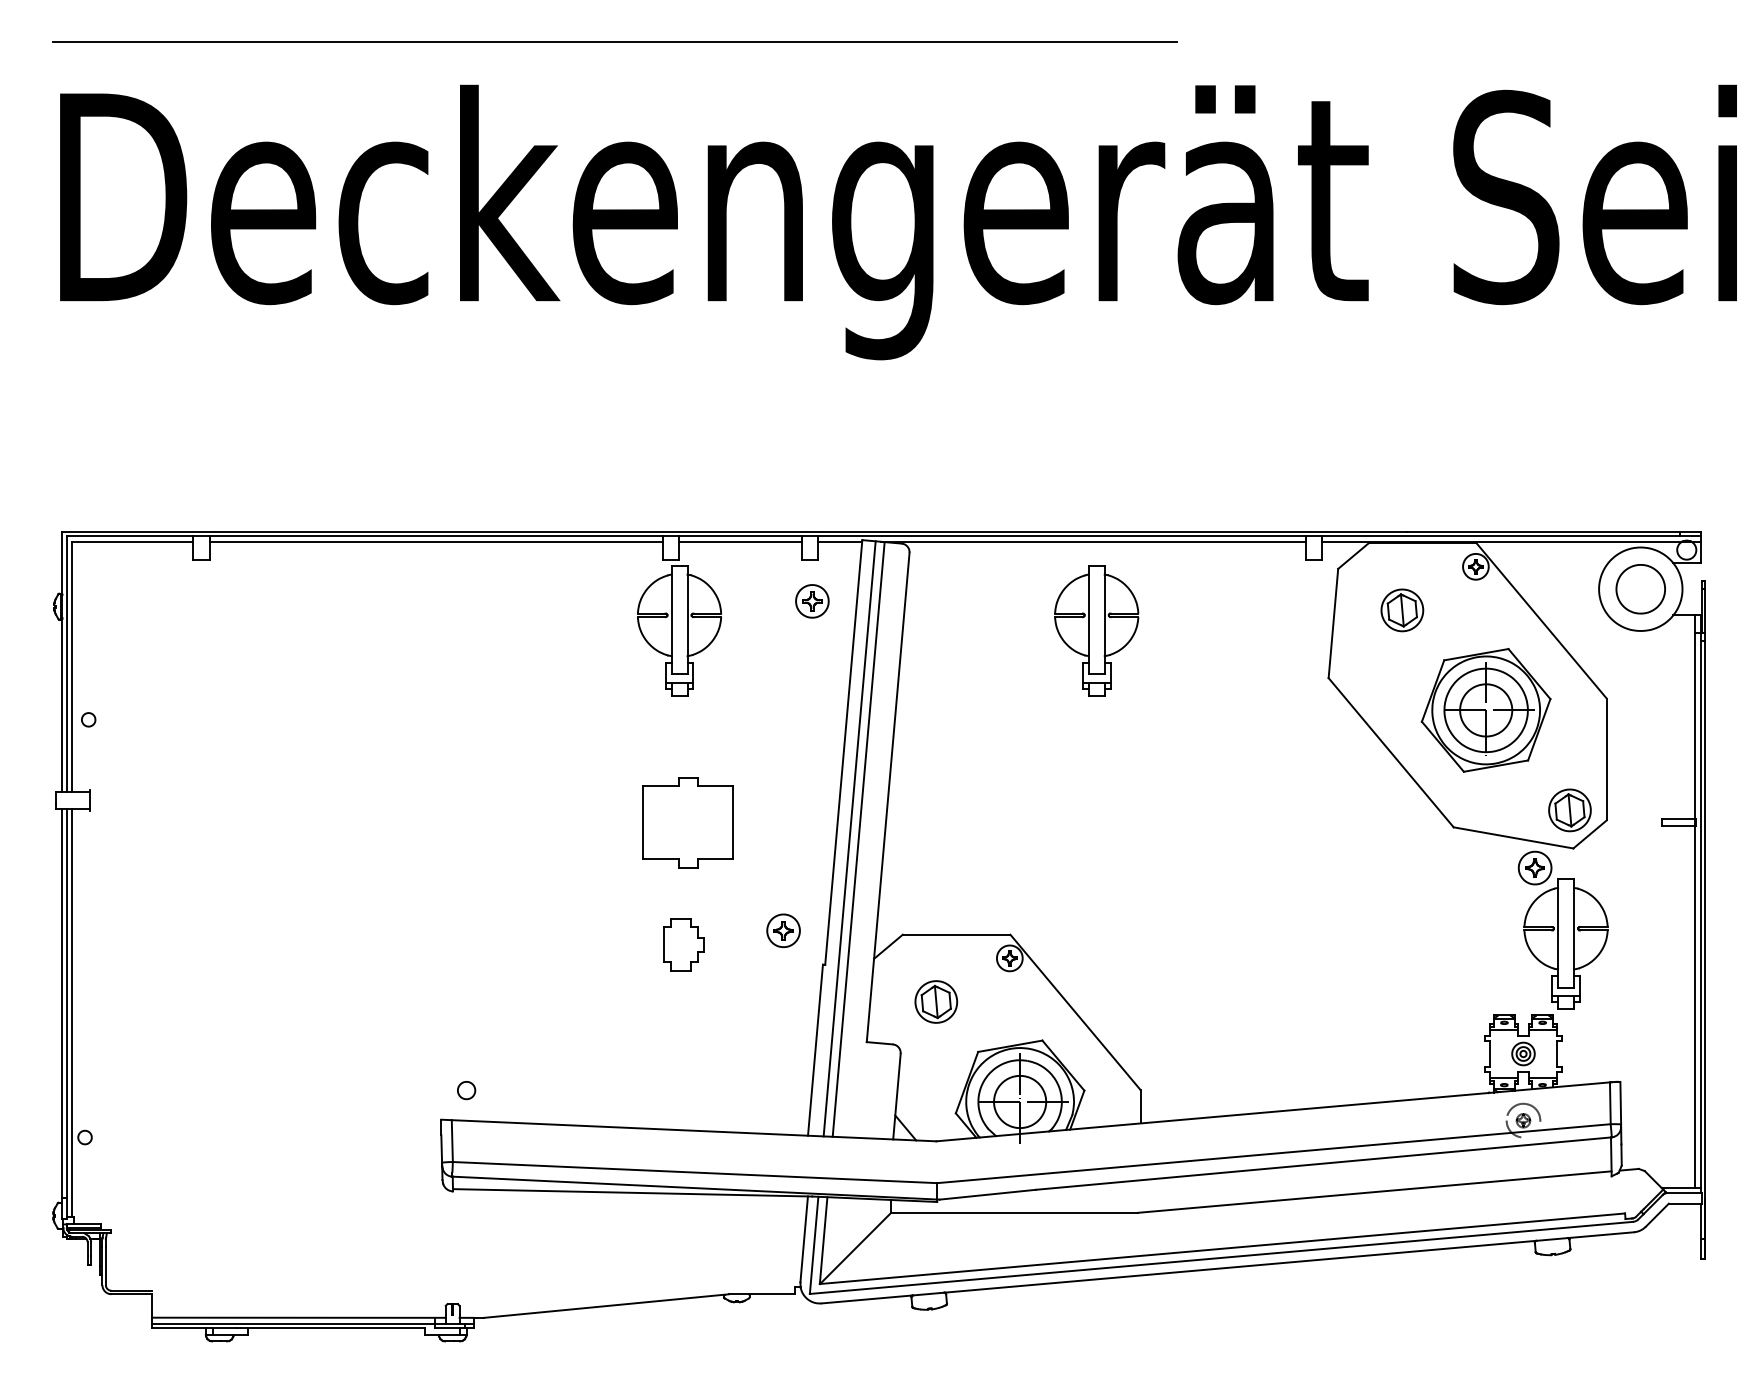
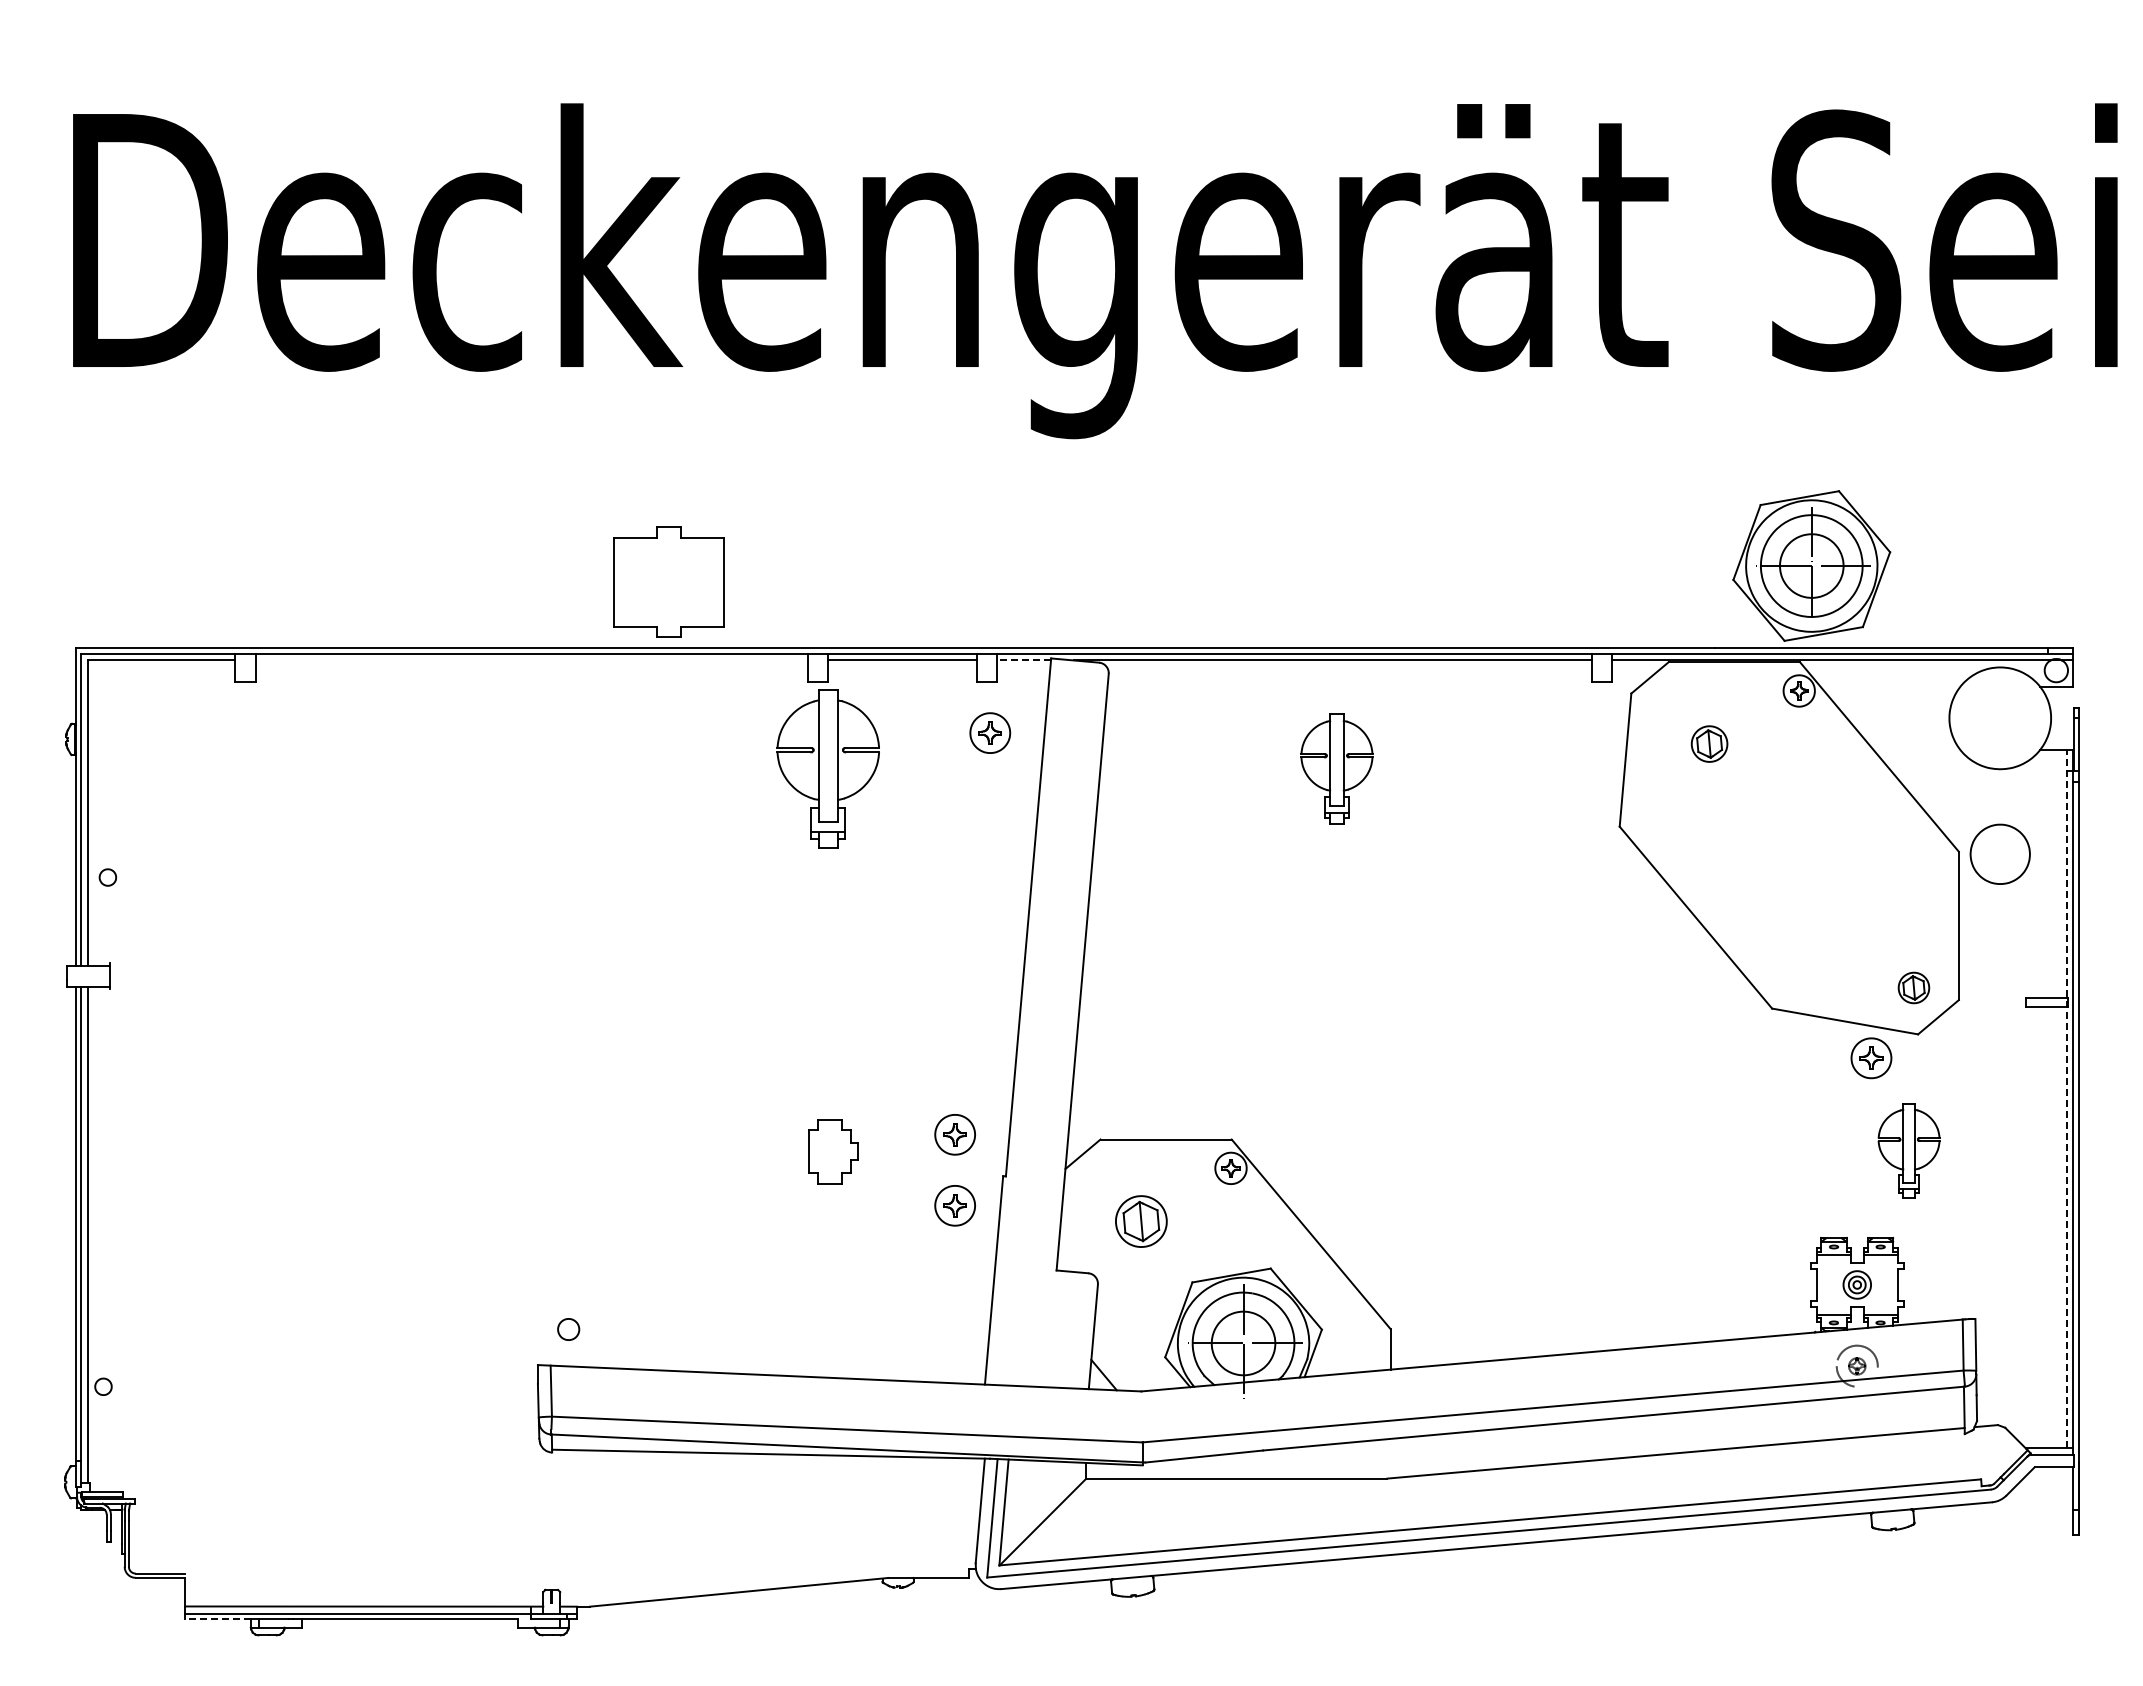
line: (614, 41) -> (749, 50), removed
line: (436, 541) -> (531, 660), removed
line: (840, 541) -> (1024, 660), solid -> dashed
part: (1640, 588) -> (1999, 853), moved
part: (1402, 609) -> (1709, 743), size x0.7
part: (1096, 630) -> (1336, 768), size x0.7
part: (1485, 709) -> (1811, 565), moved
part: (1569, 810) -> (1913, 987), size x0.6
part: (687, 822) -> (668, 581), moved
line: (849, 838) -> (1035, 1022), removed
line: (858, 838) -> (1046, 1022), removed
line: (1695, 901) -> (2066, 1098), solid -> dashed
part: (1565, 943) -> (1908, 1150), size x0.6
part: (783, 988) -> (954, 1205), added
line: (178, 1328) -> (217, 1619), solid -> dashed

